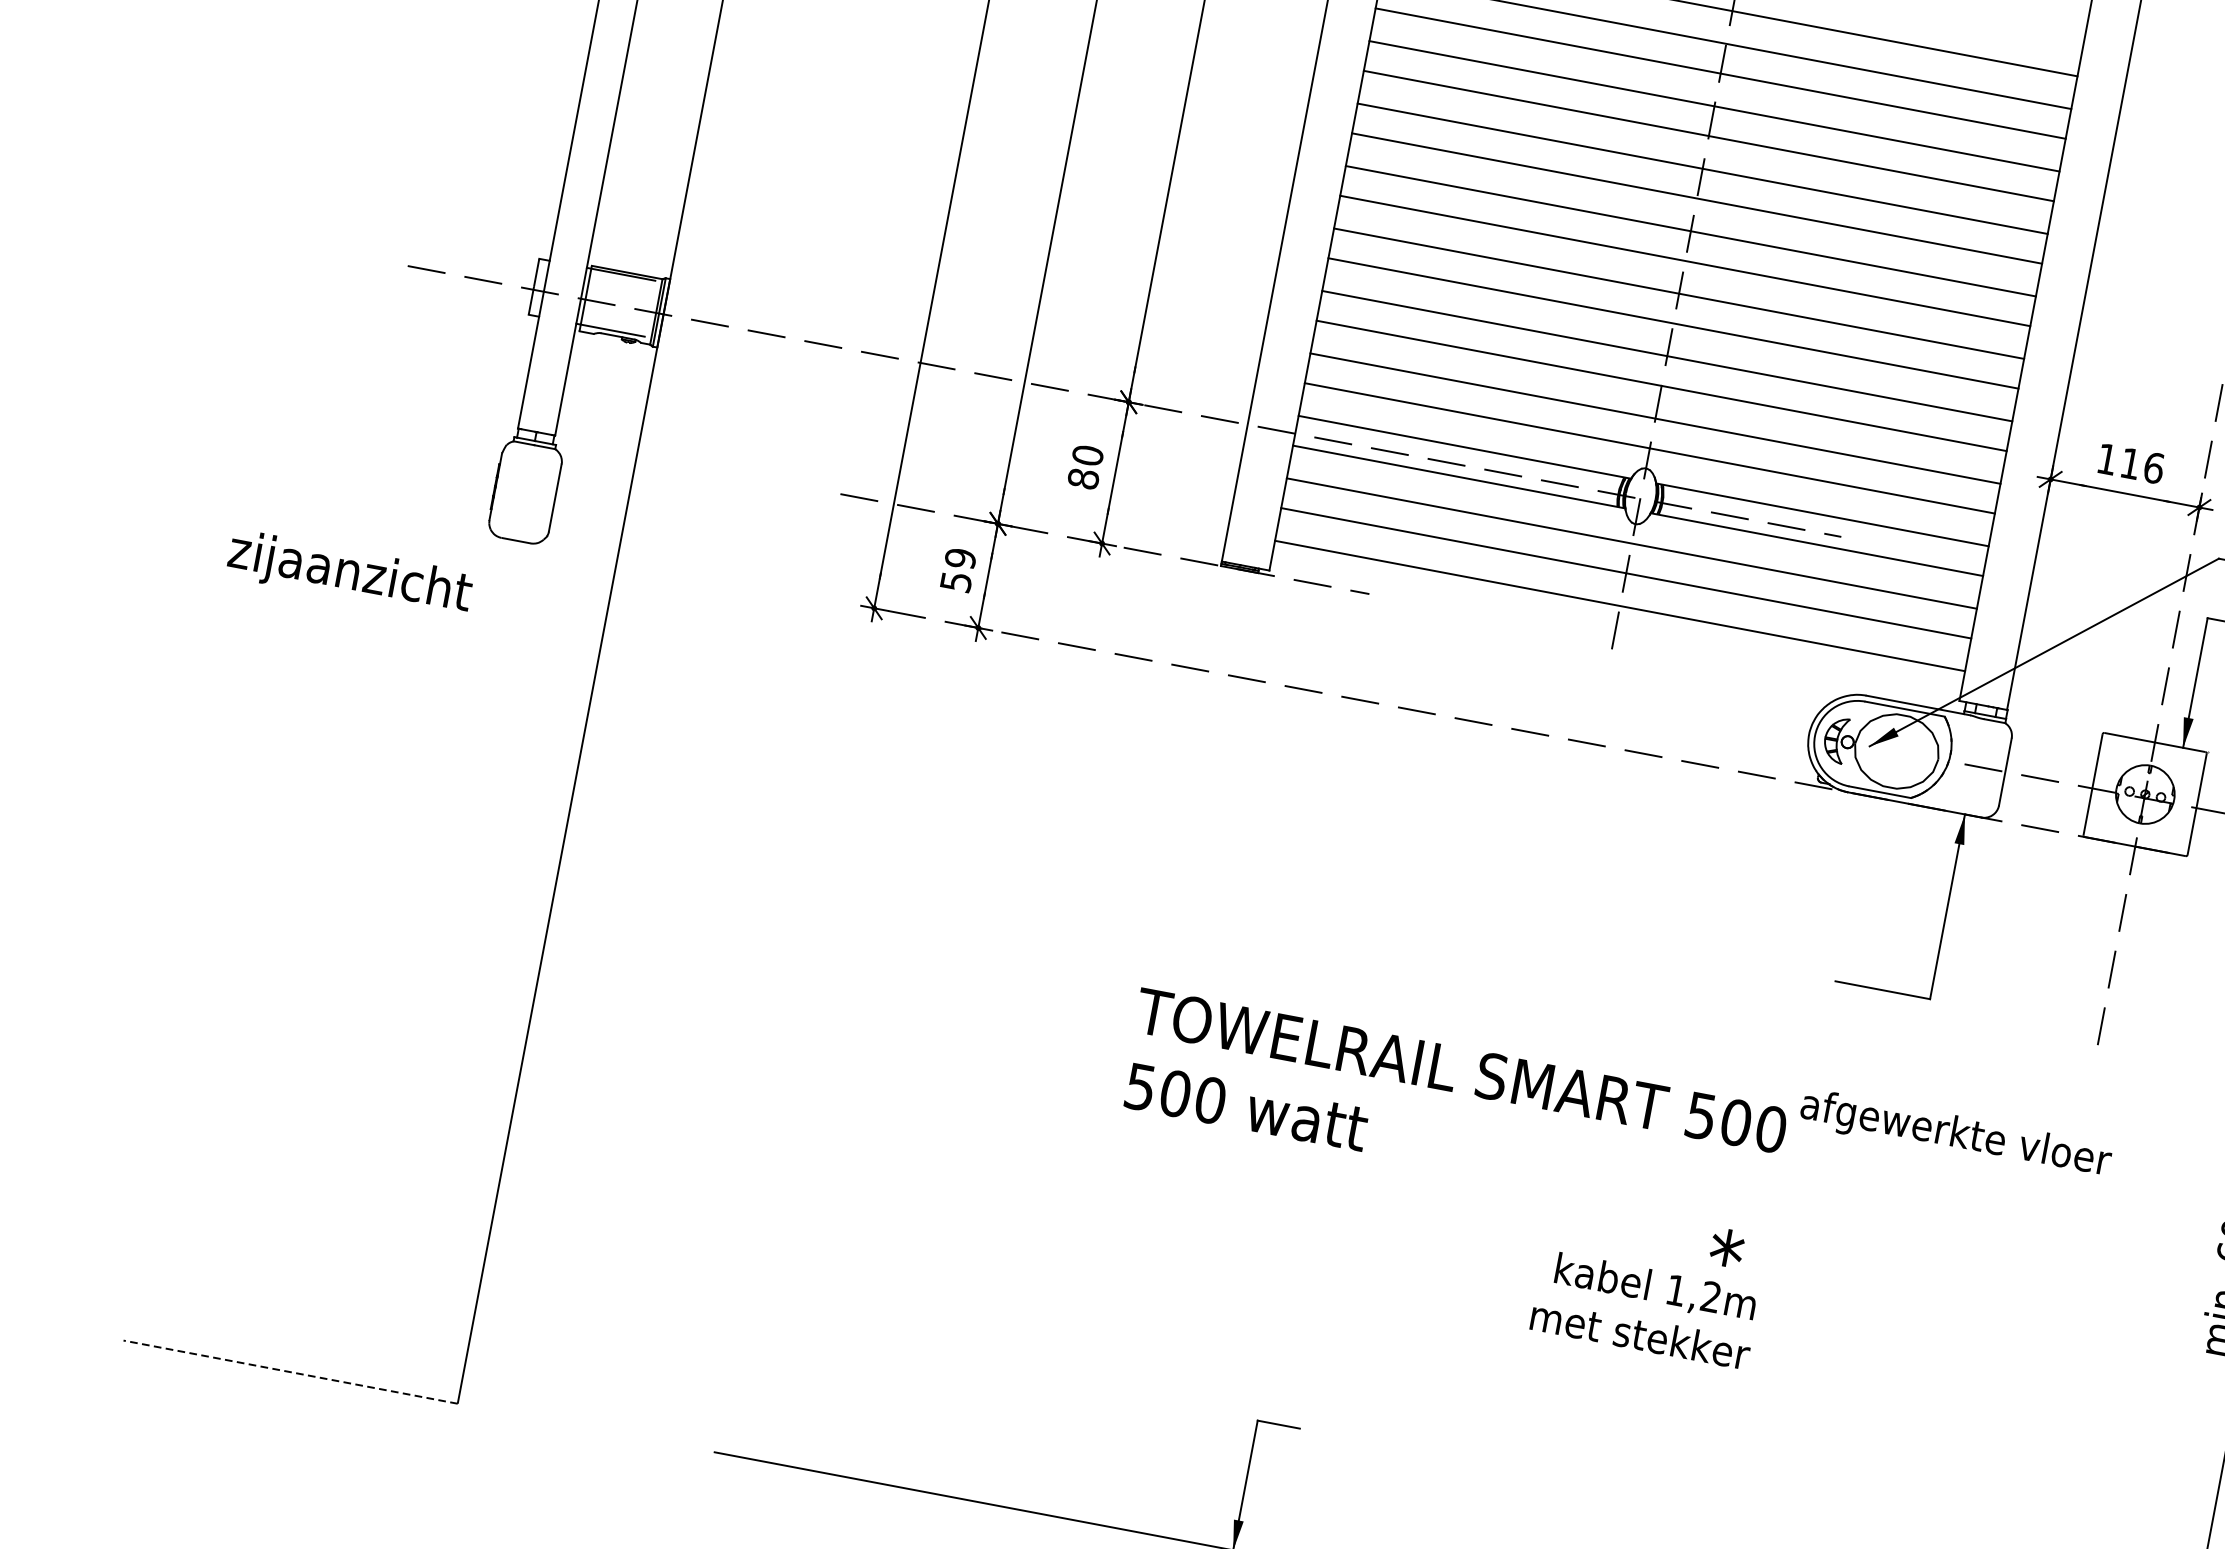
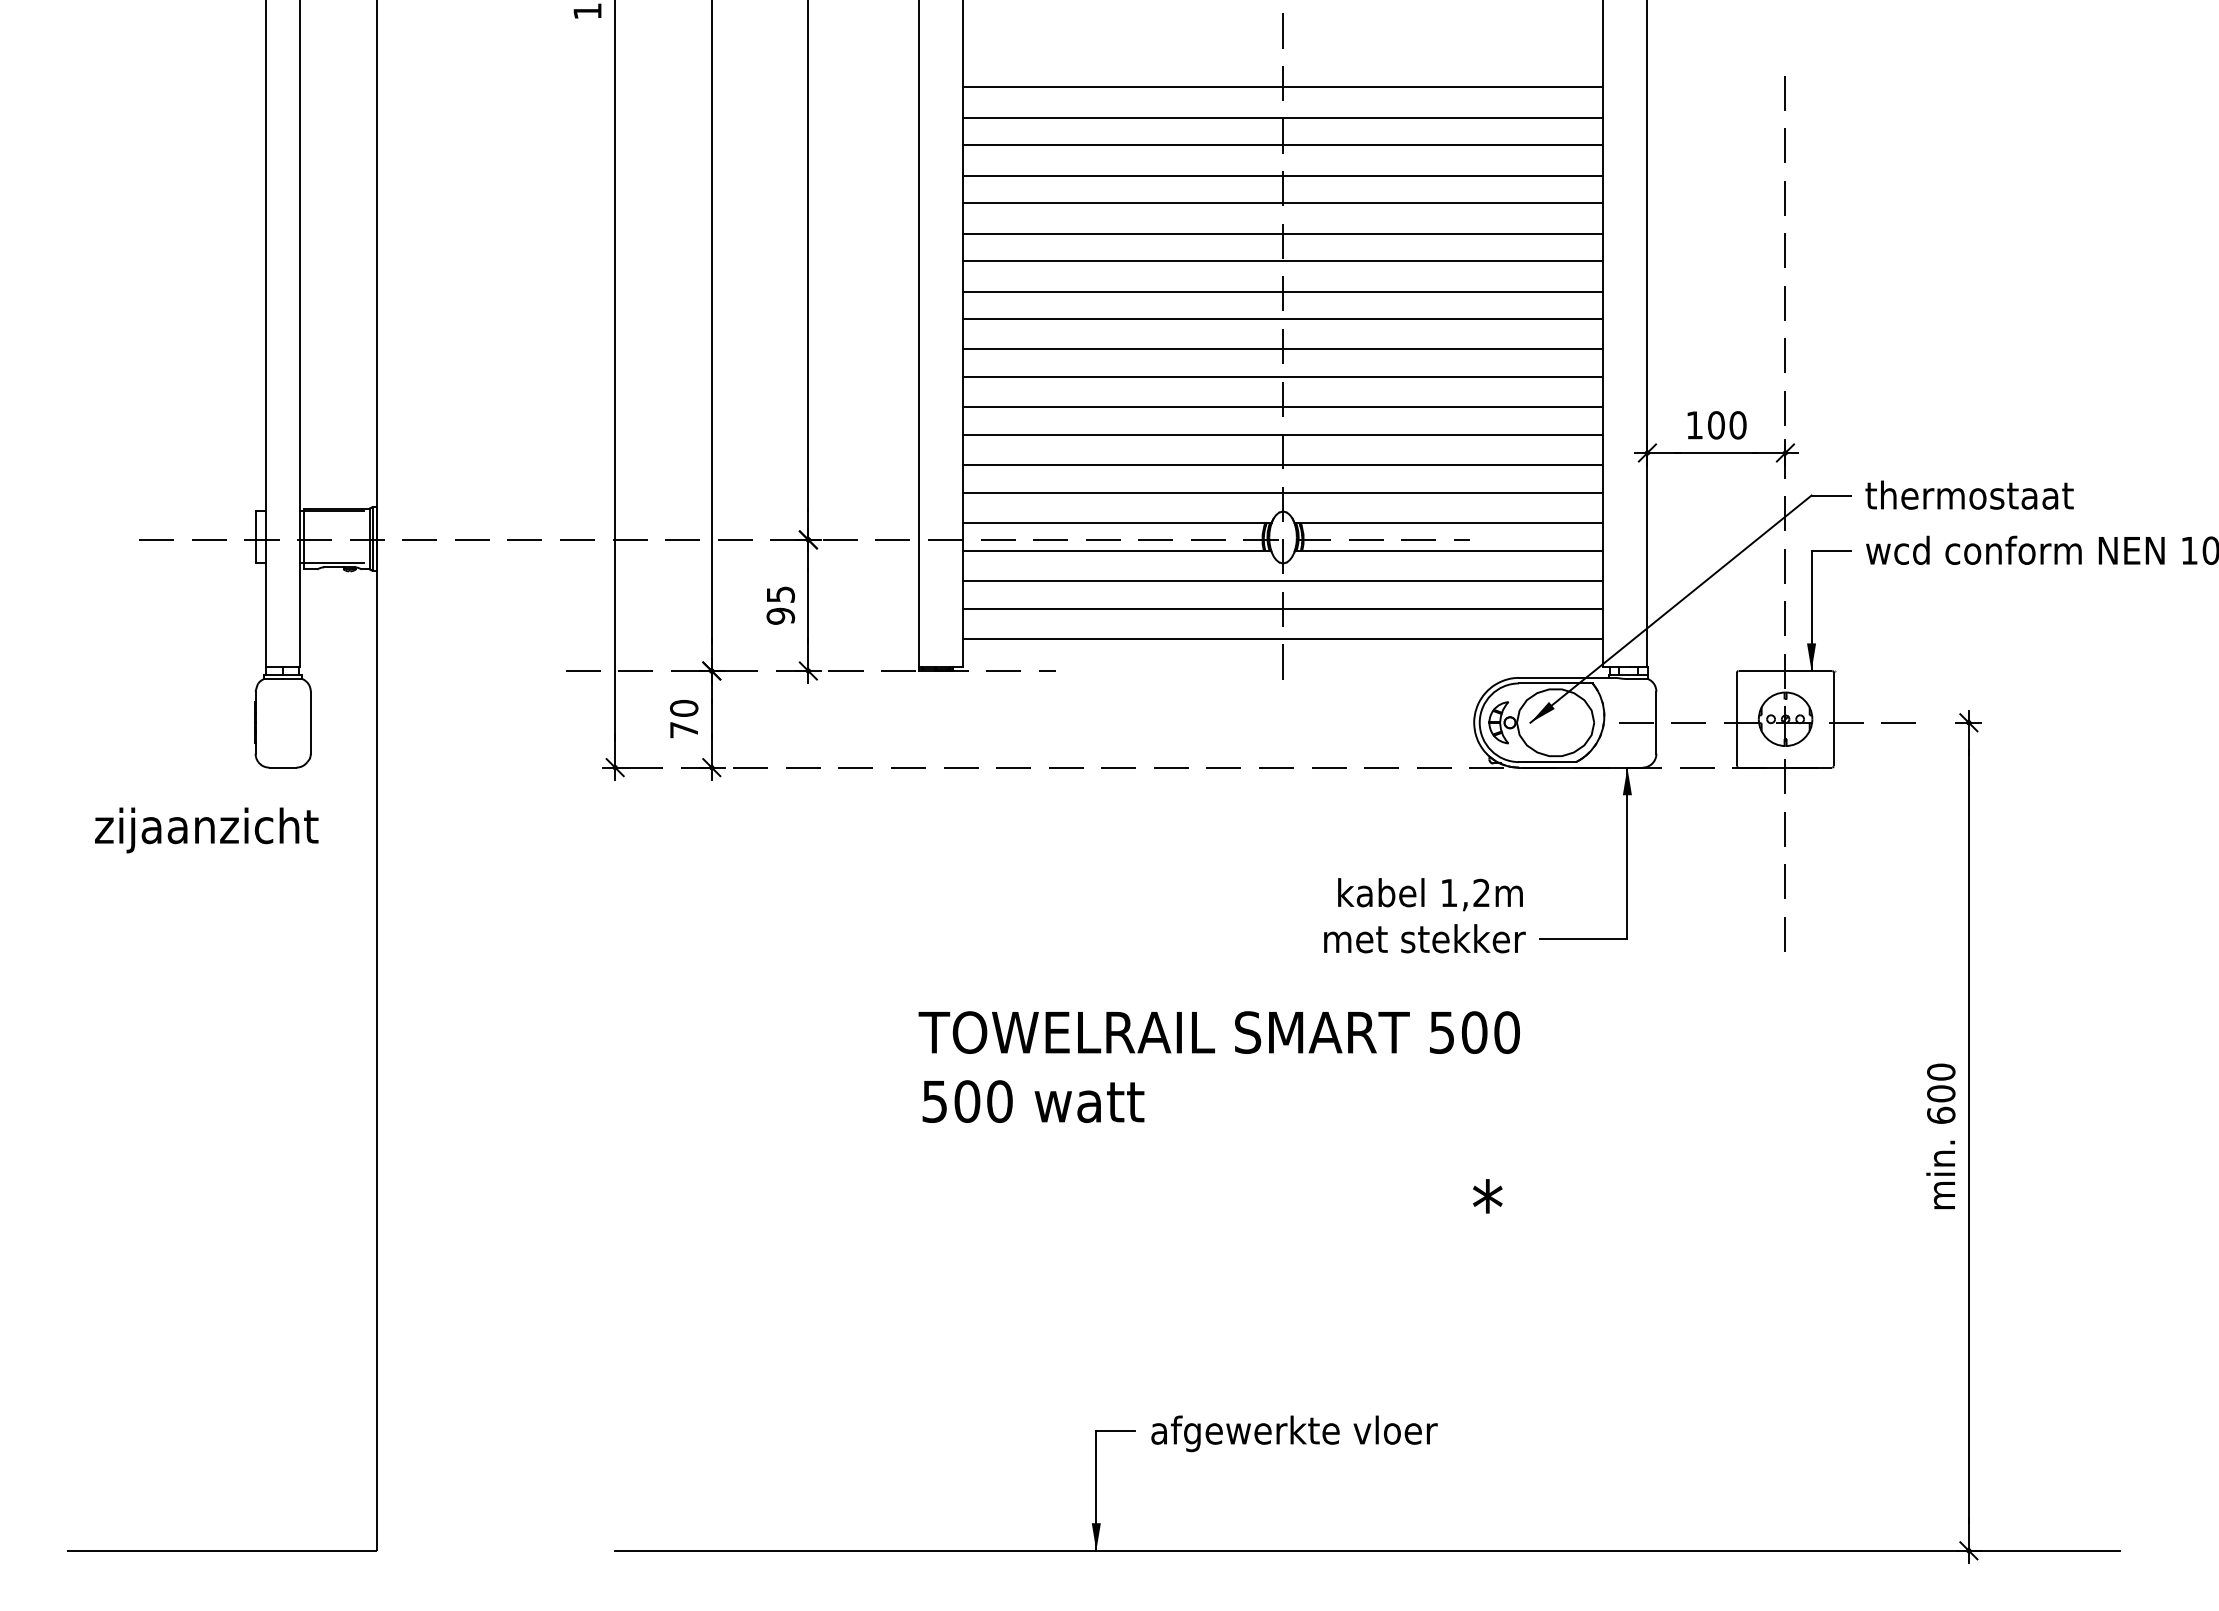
text: (2142, 466) -> (1727, 425), 116 -> 100
text: (1085, 467) -> (780, 605), 80 -> 95
text: (958, 570) -> (684, 719), 59 -> 70
text: (349, 574) -> (206, 830), moved
text: (1453, 1107) -> (1218, 1066), moved
text: (1955, 1135) -> (1294, 1433), moved
text: (1644, 1309) -> (1424, 915), moved
line: (290, 1371) -> (221, 1550), dashed -> solid

